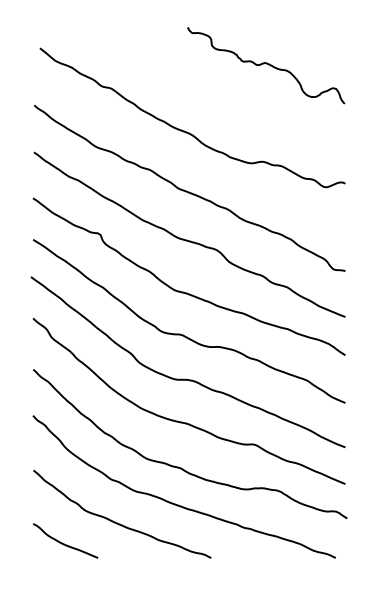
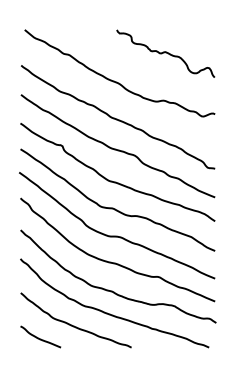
curve: (265, 65) -> (165, 53), moved

